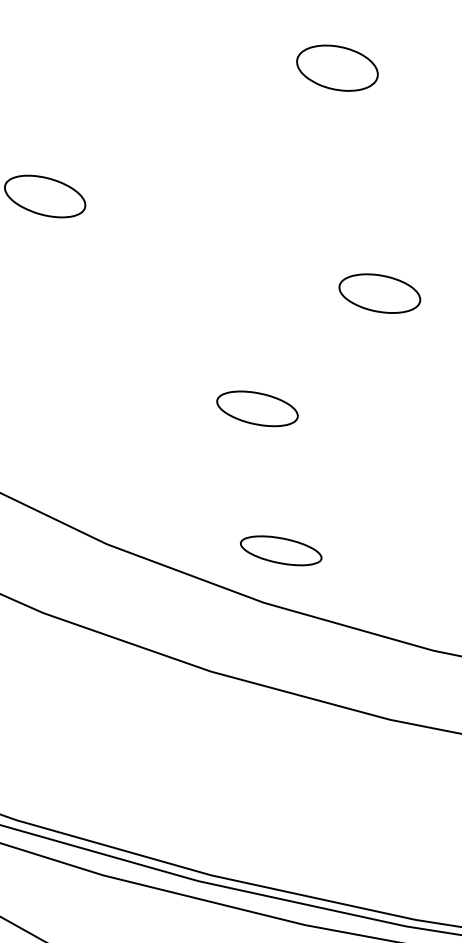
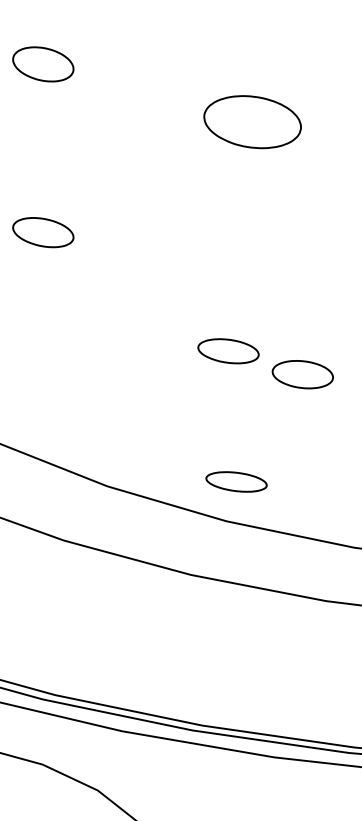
part: (337, 68) -> (252, 122), size x1.6
part: (379, 293) -> (302, 374), moved
part: (257, 409) -> (228, 351), moved

